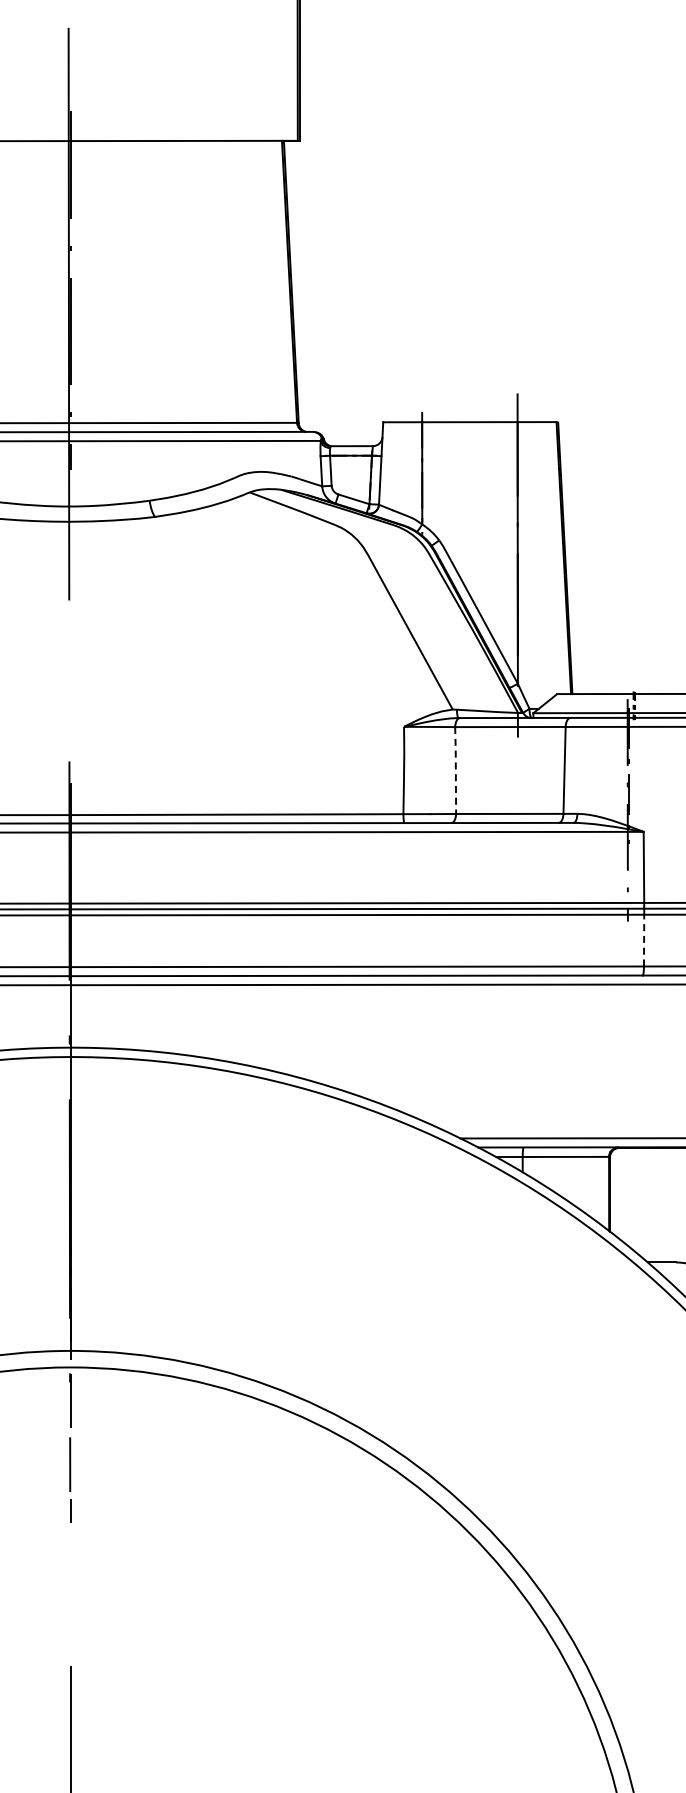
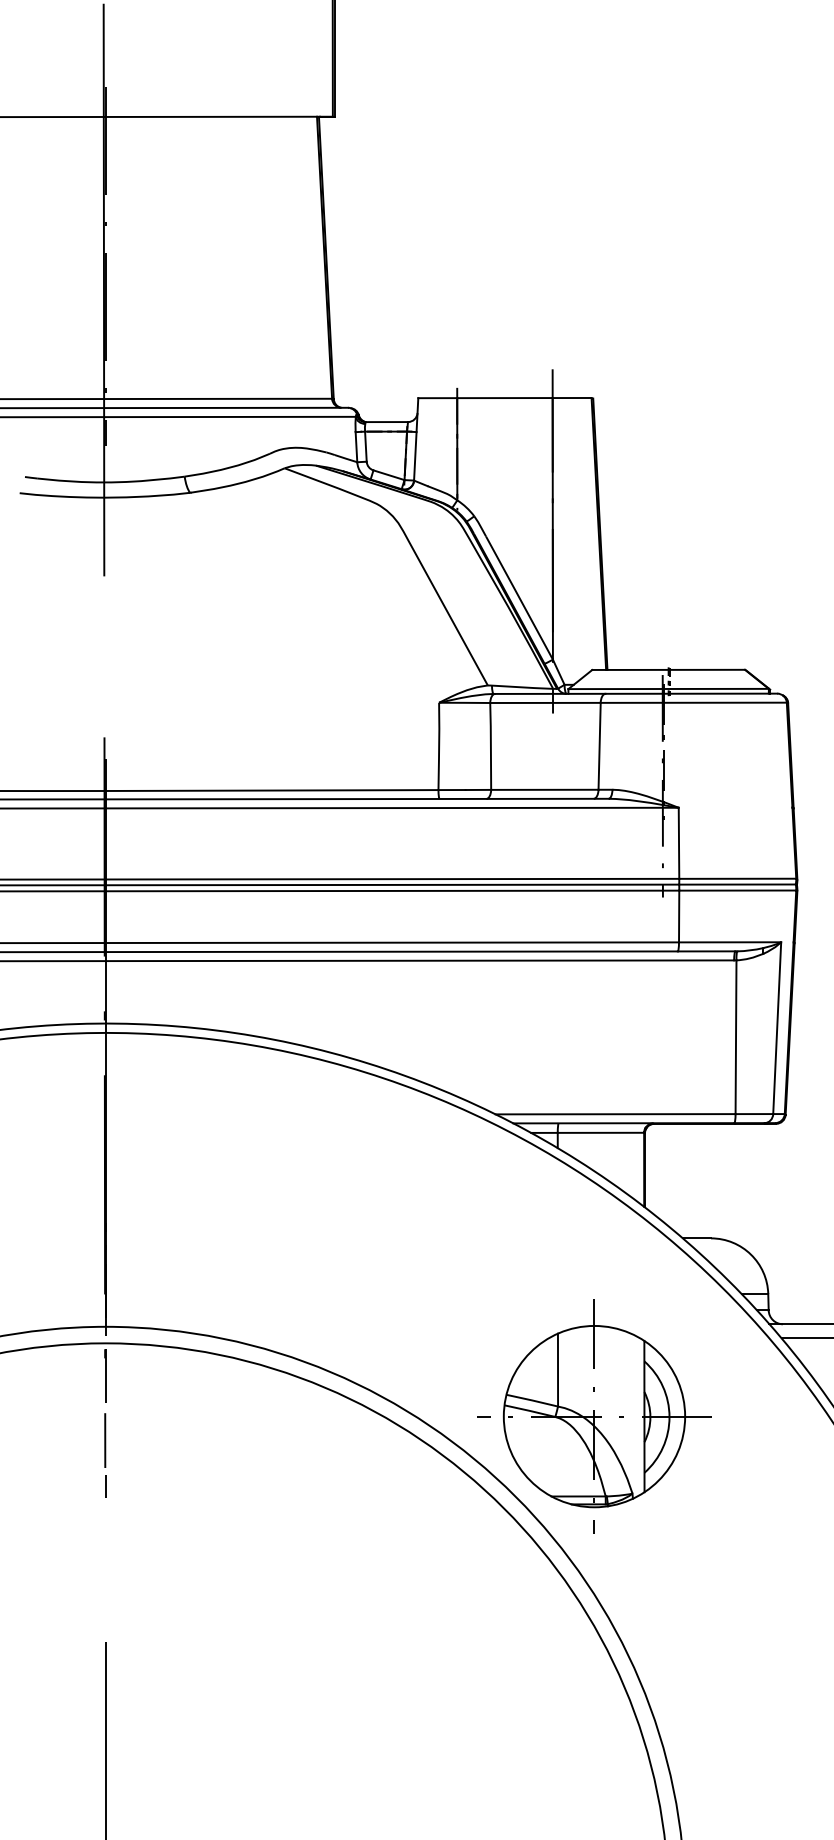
line: (455, 770) -> (490, 746), dashed -> solid
line: (644, 940) -> (679, 916), dashed -> solid
part: (559, 1440) -> (594, 1416), added

